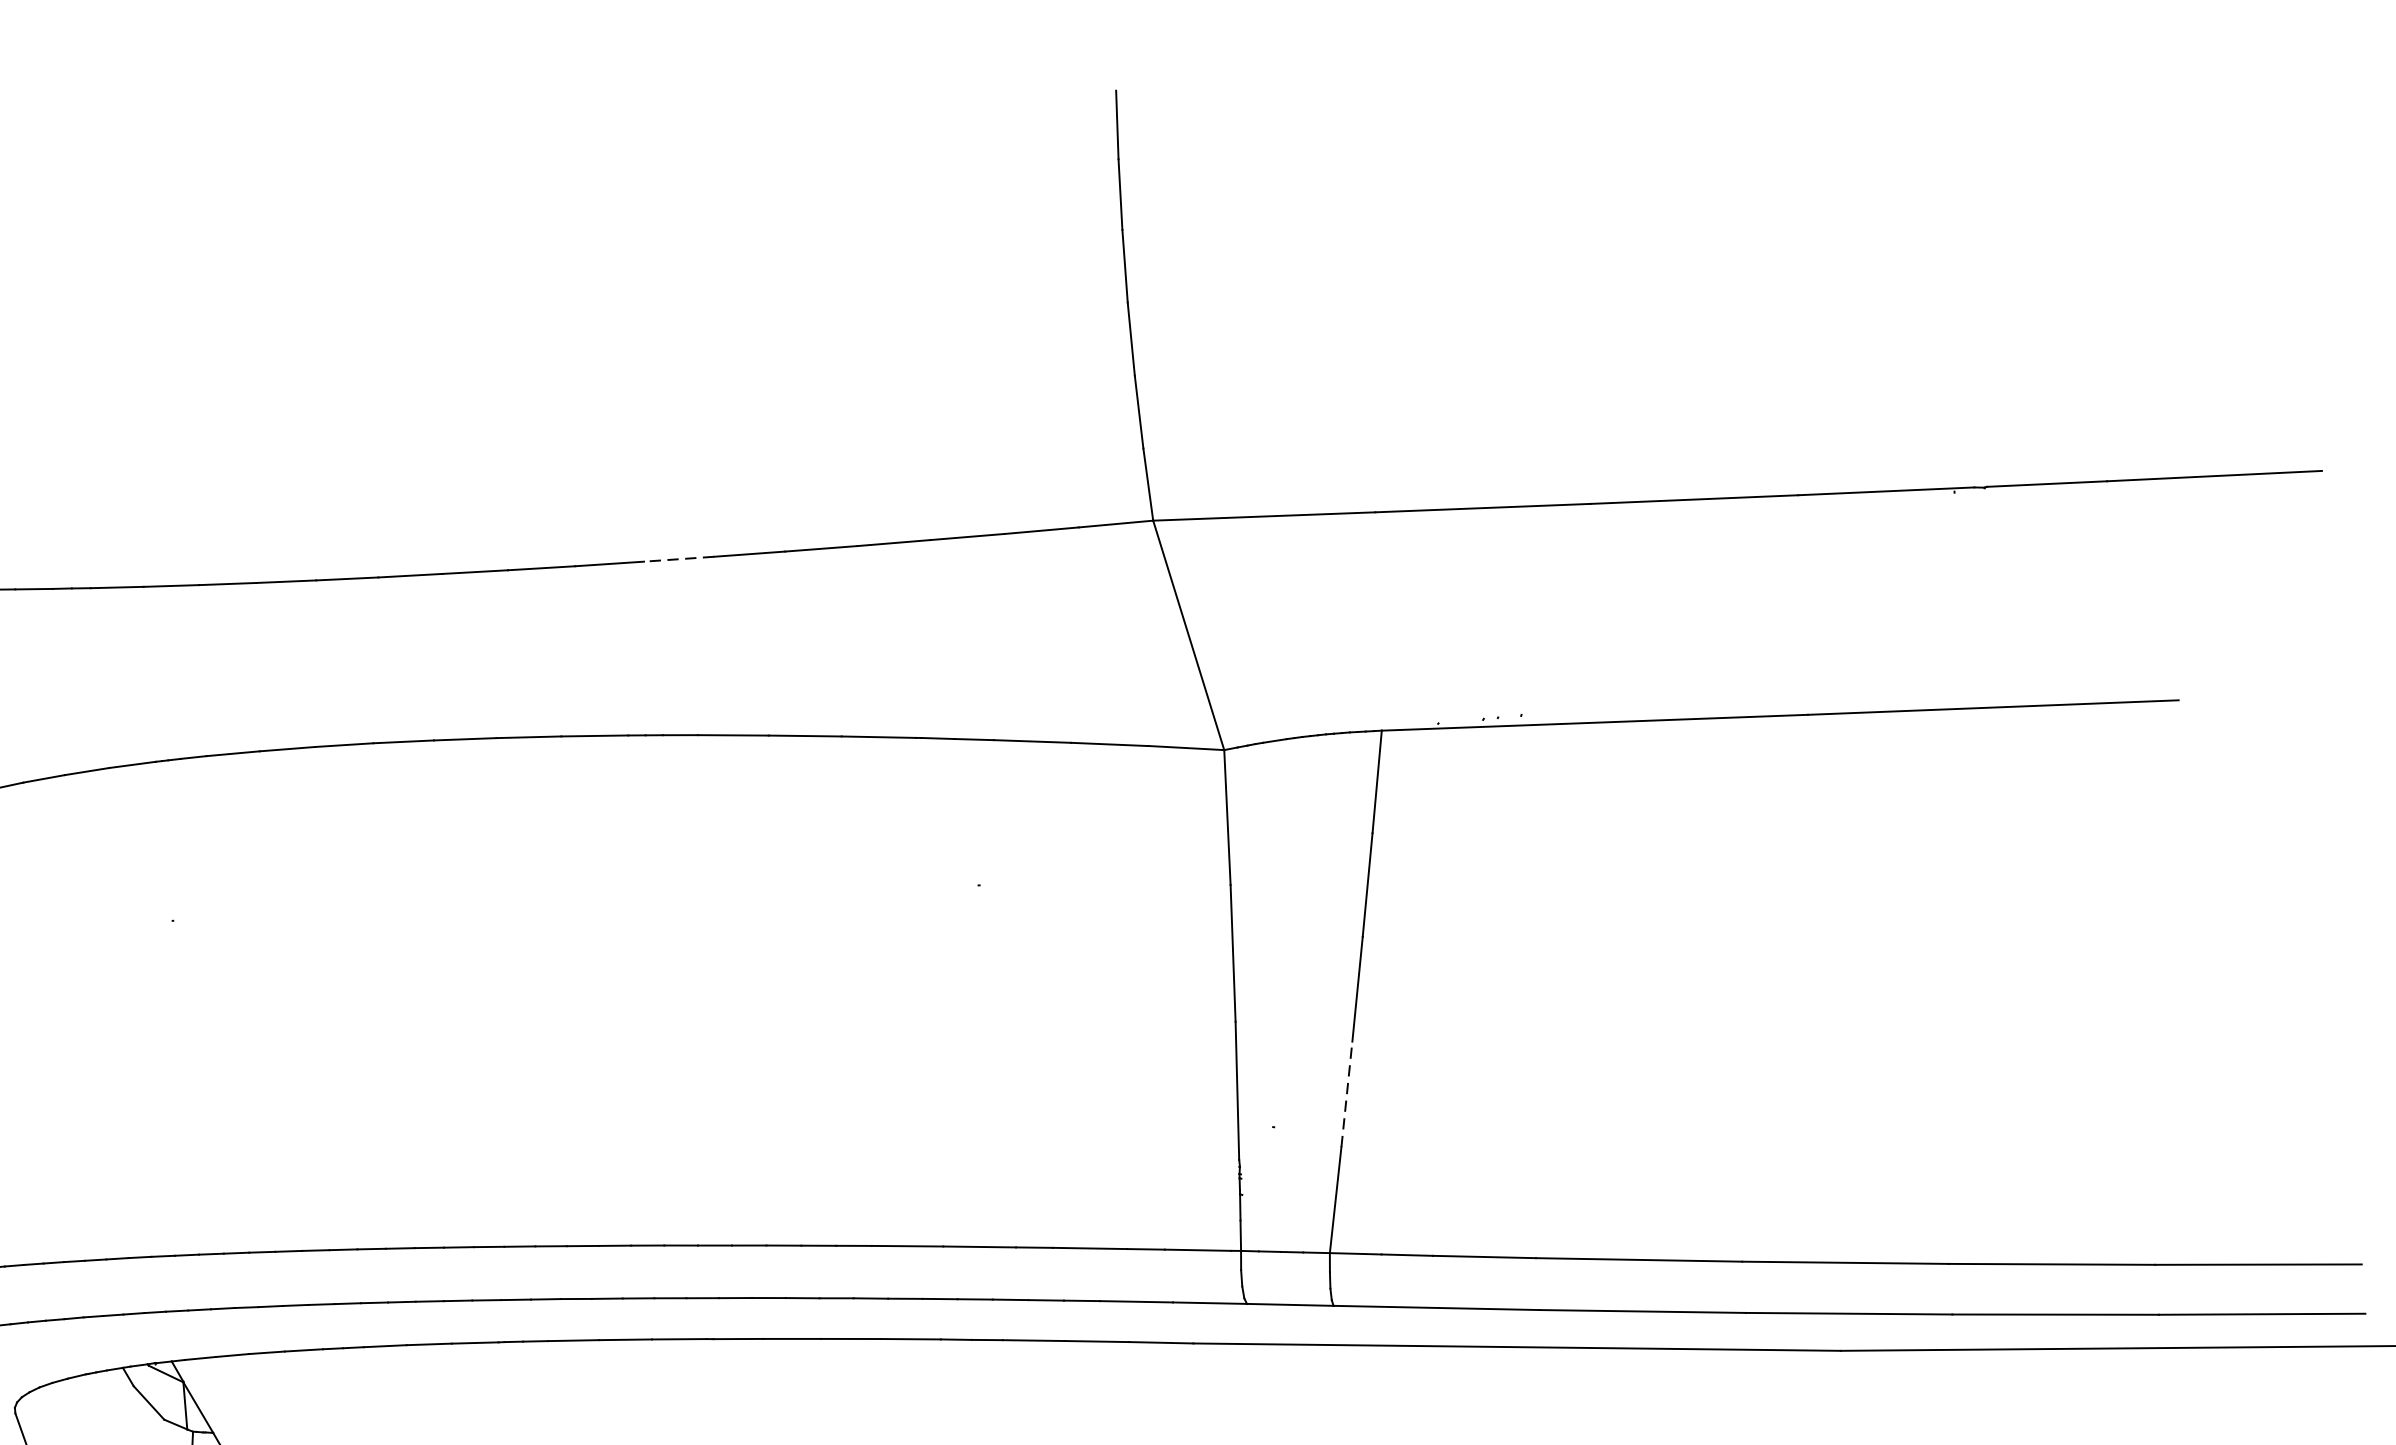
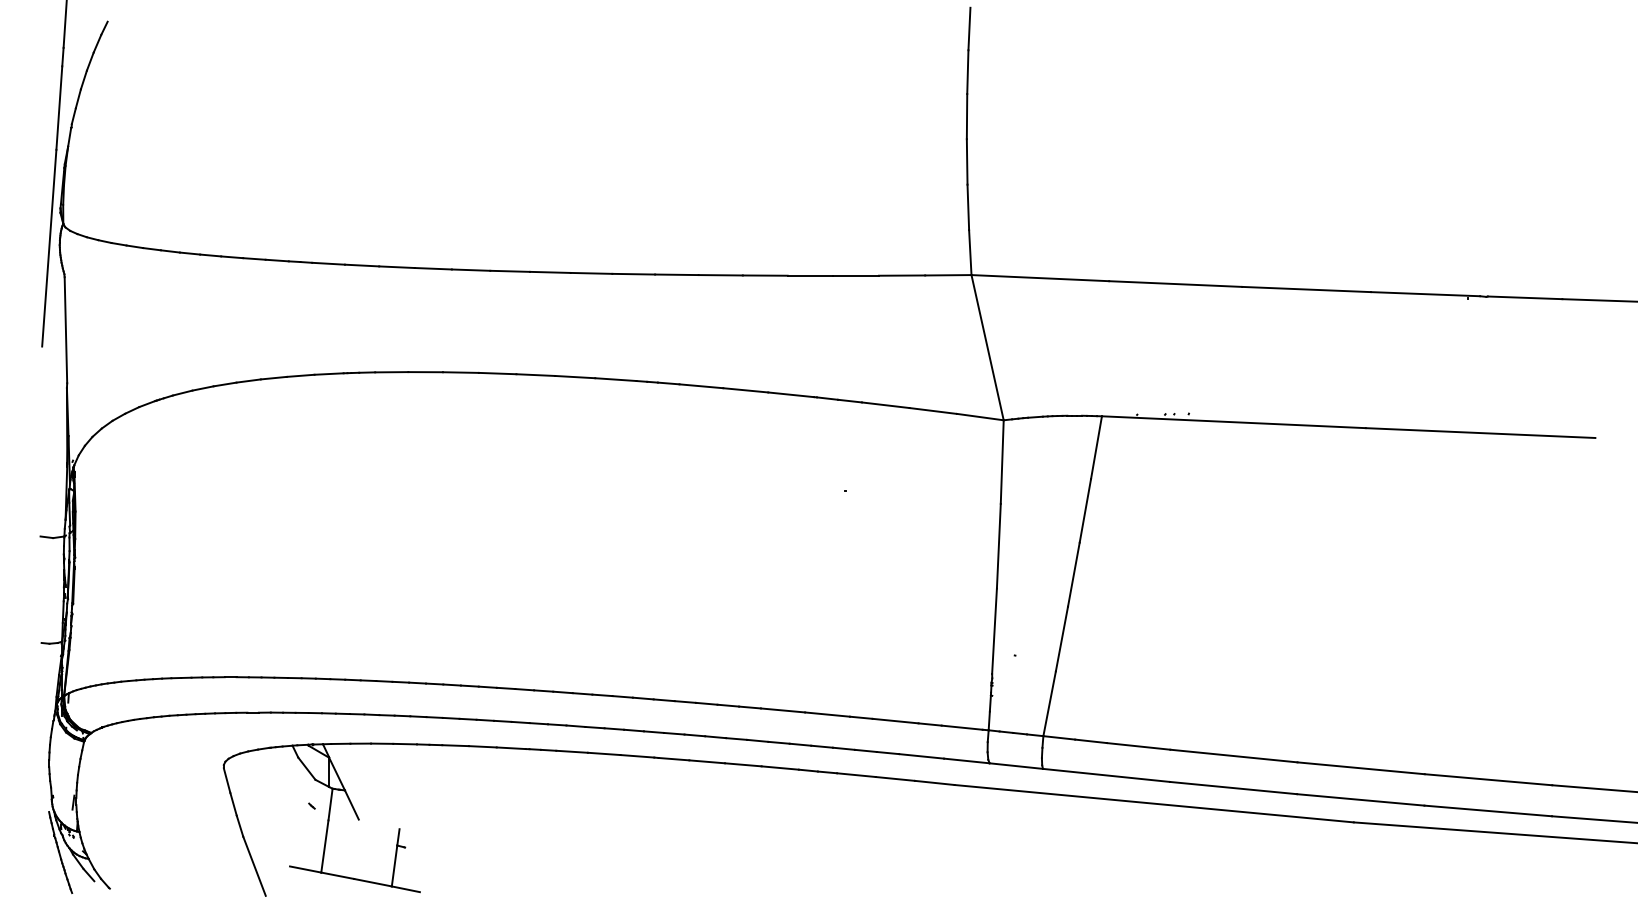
line: (678, 558) -> (676, 274), dashed -> solid
line: (1346, 1095) -> (1061, 639), dashed -> solid

